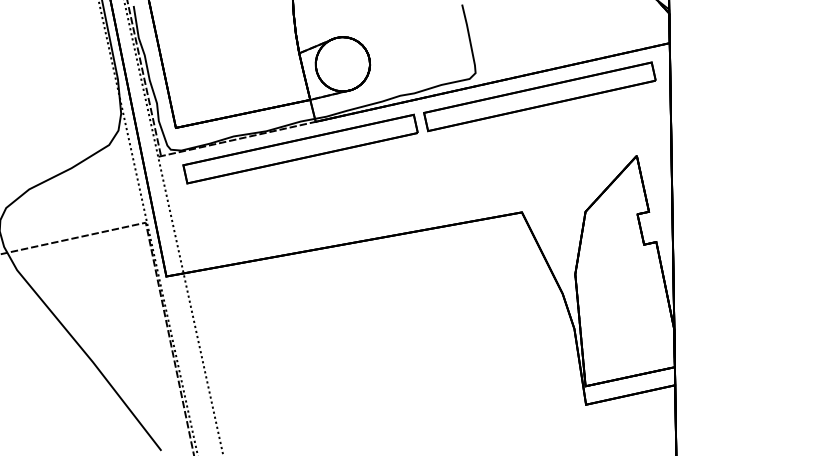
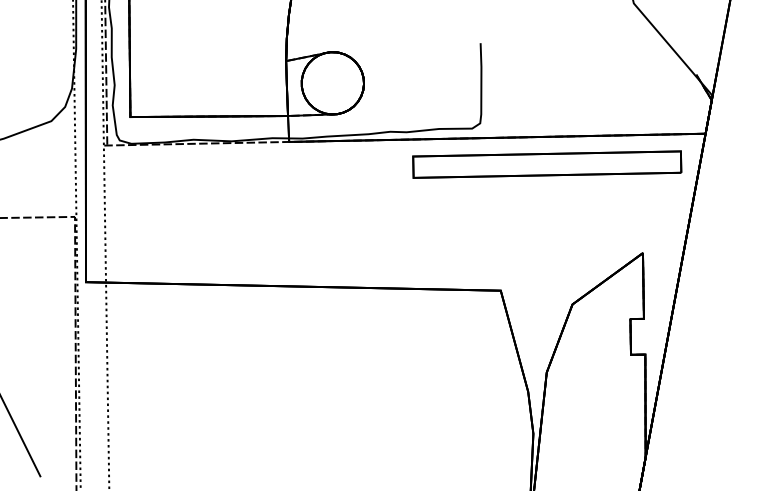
part: (300, 148) -> (265, 168), removed

